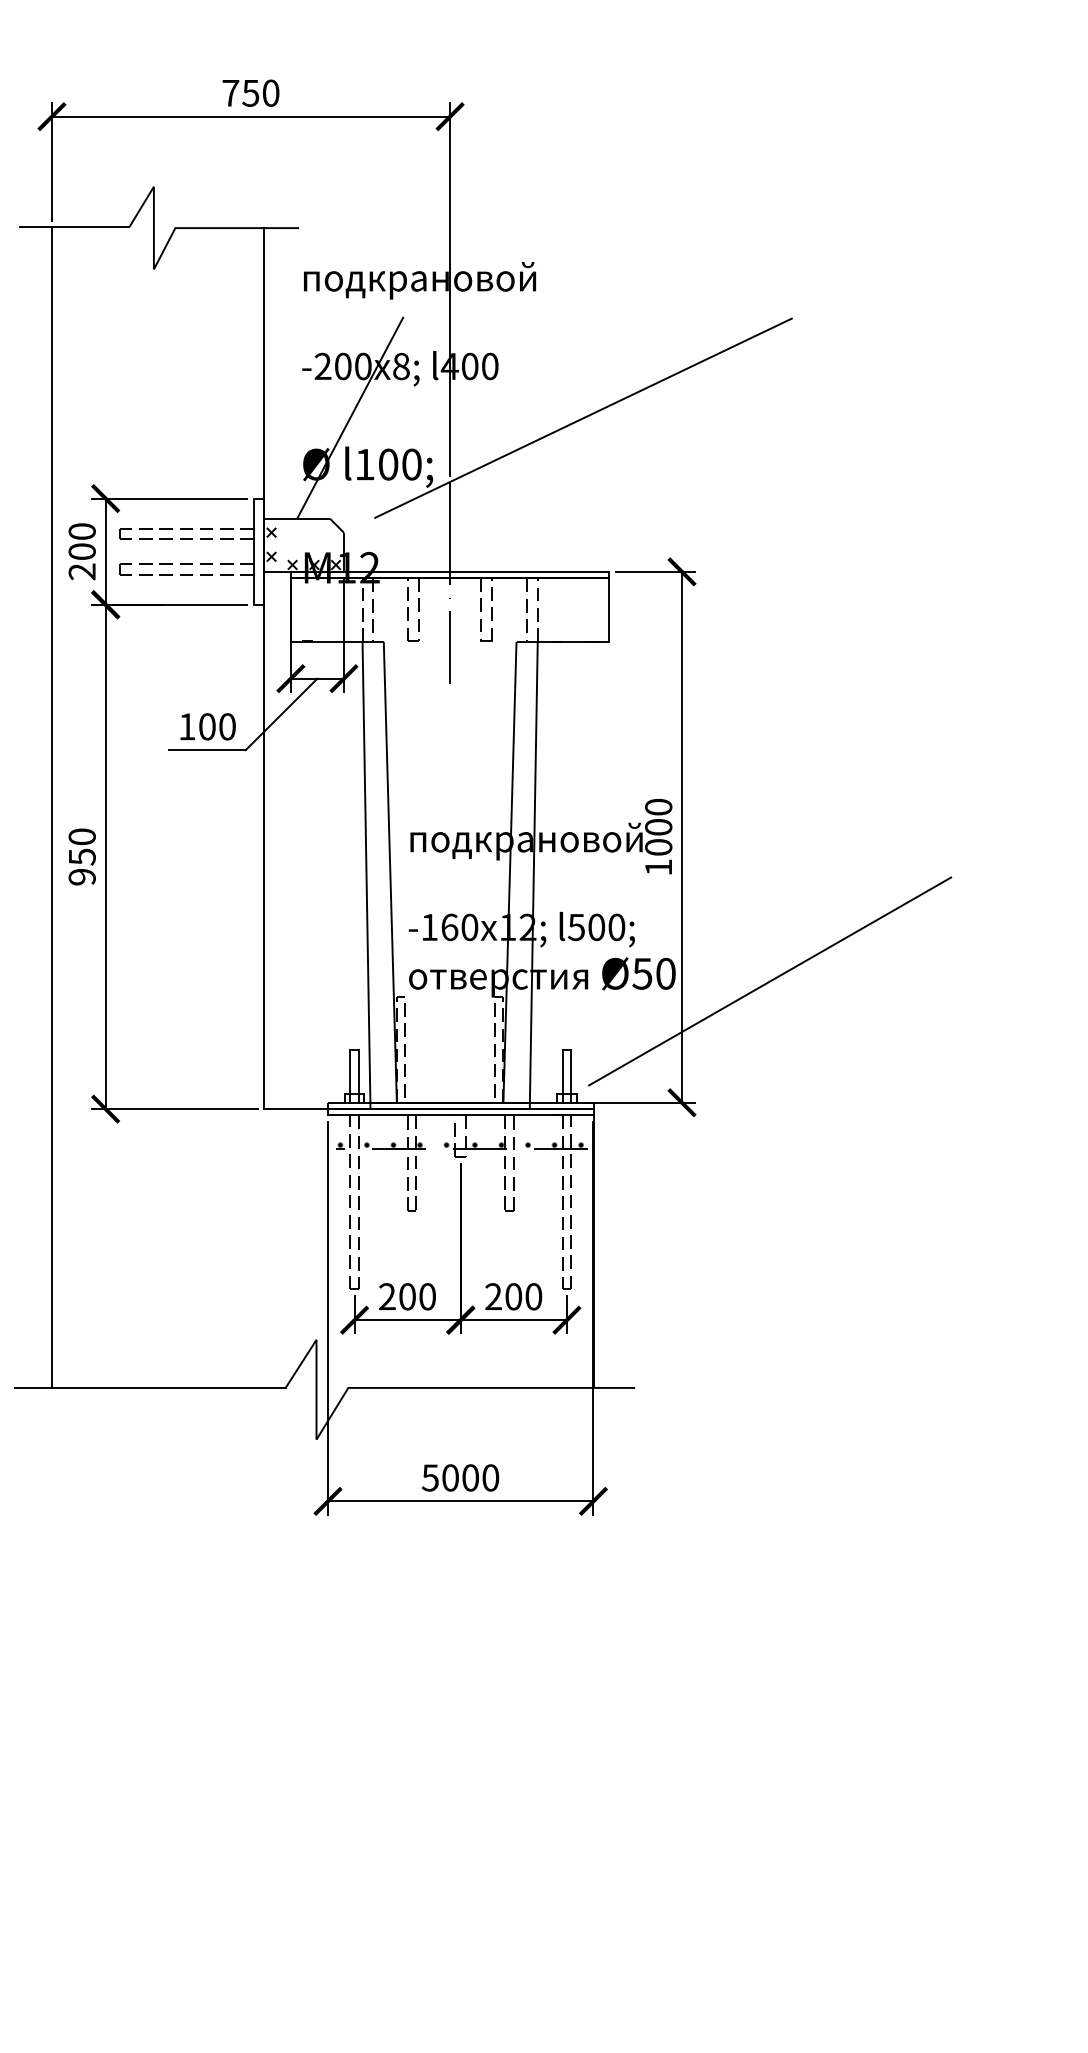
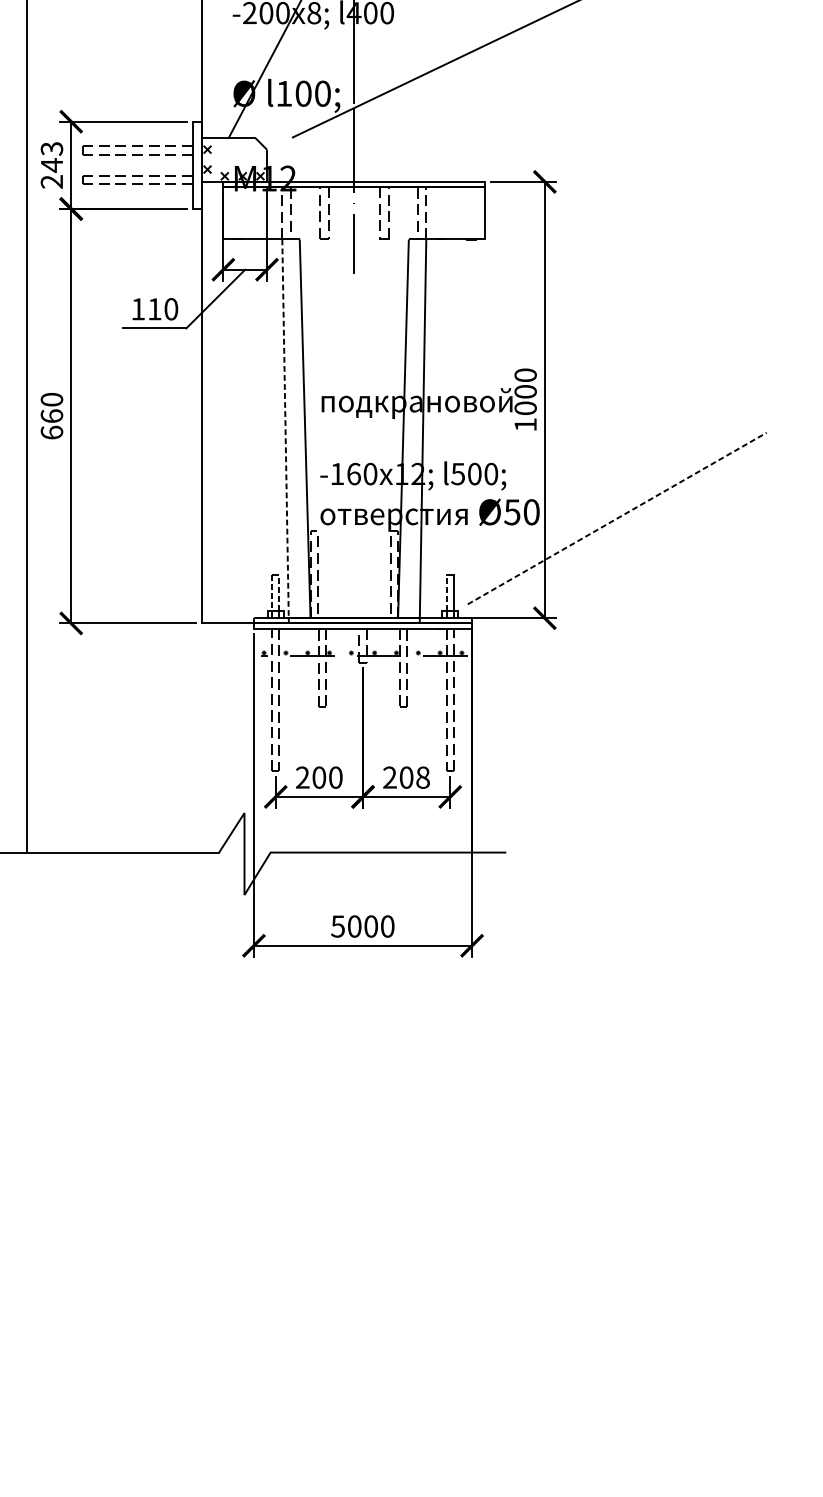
text: (81, 541) -> (51, 156), 200 -> 243
text: (207, 726) -> (154, 309), 100 -> 110
text: (81, 866) -> (51, 424), 950 -> 660
line: (366, 875) -> (285, 431), solid -> dashed
line: (770, 981) -> (617, 518), solid -> dashed
line: (350, 1071) -> (272, 592), solid -> dashed
line: (358, 1071) -> (278, 592), solid -> dashed
line: (562, 1071) -> (446, 592), solid -> dashed
text: (533, 1296) -> (422, 777), 200 -> 208

